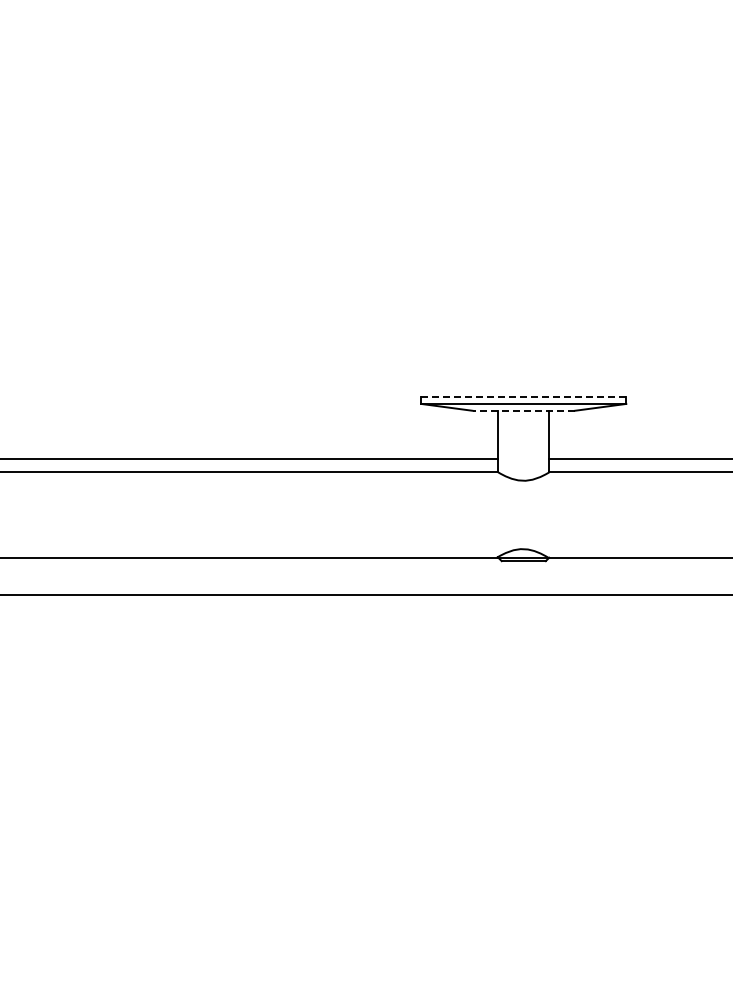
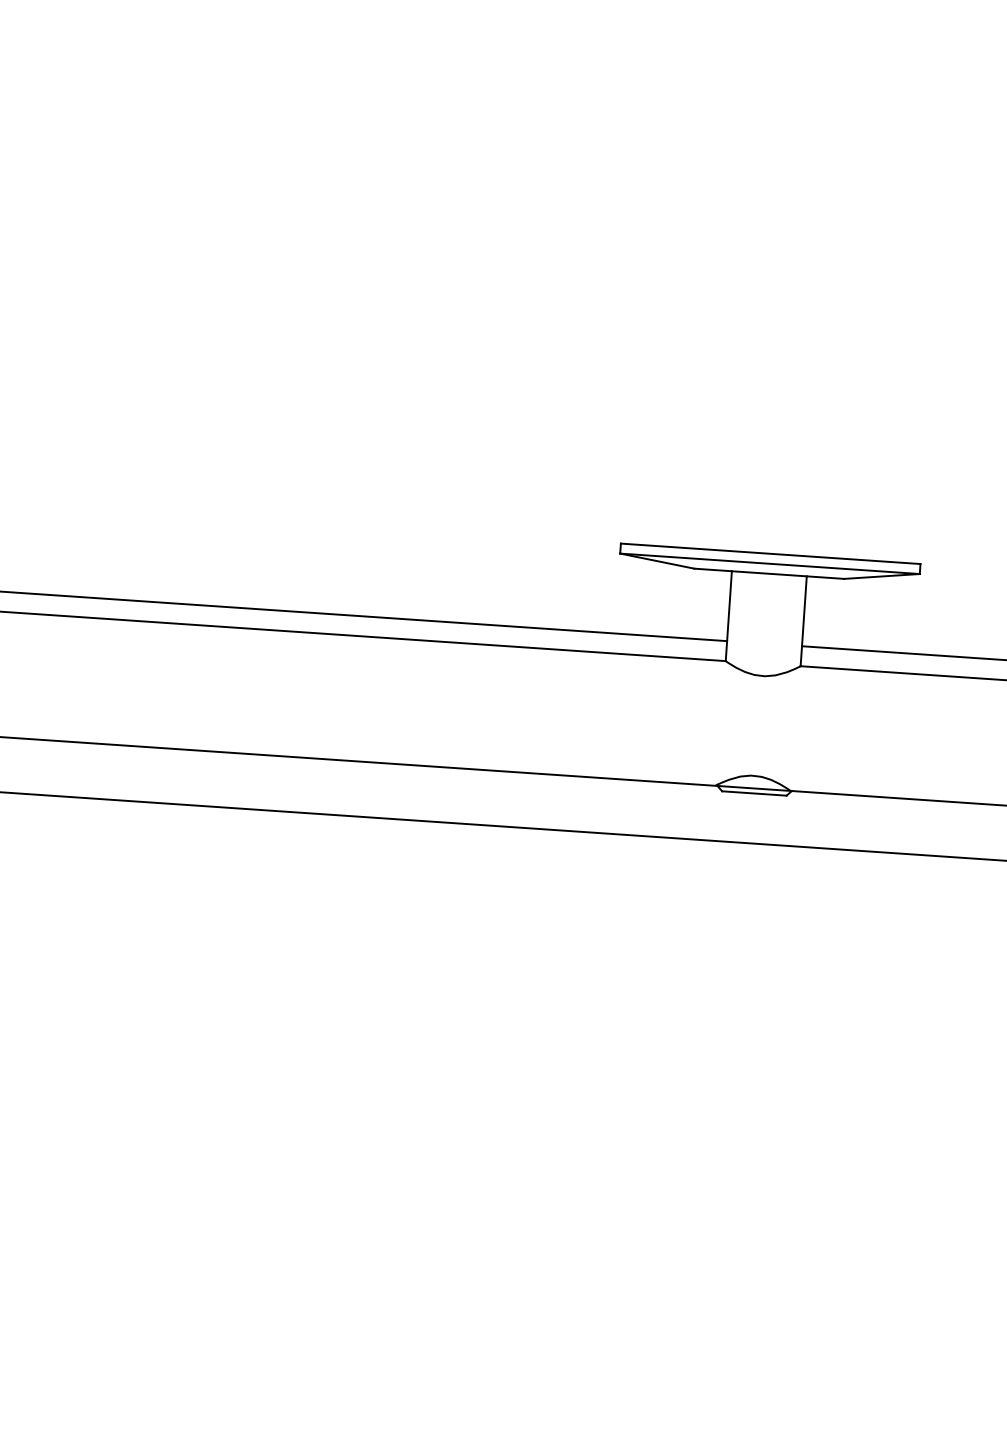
line: (523, 397) -> (770, 554), dashed -> solid
line: (523, 410) -> (768, 573), dashed -> solid

